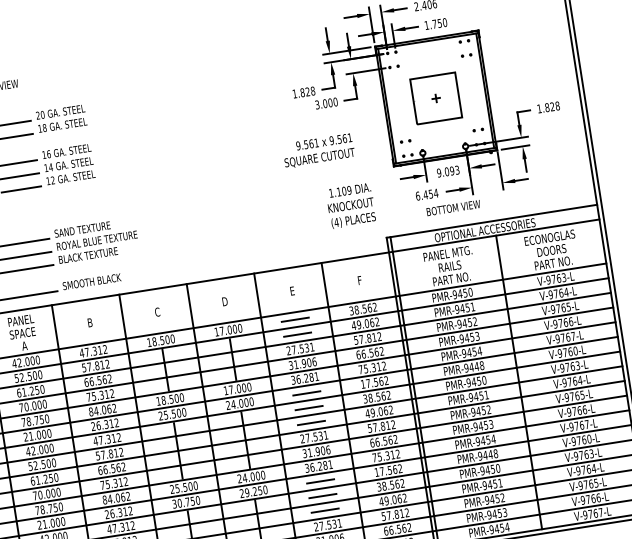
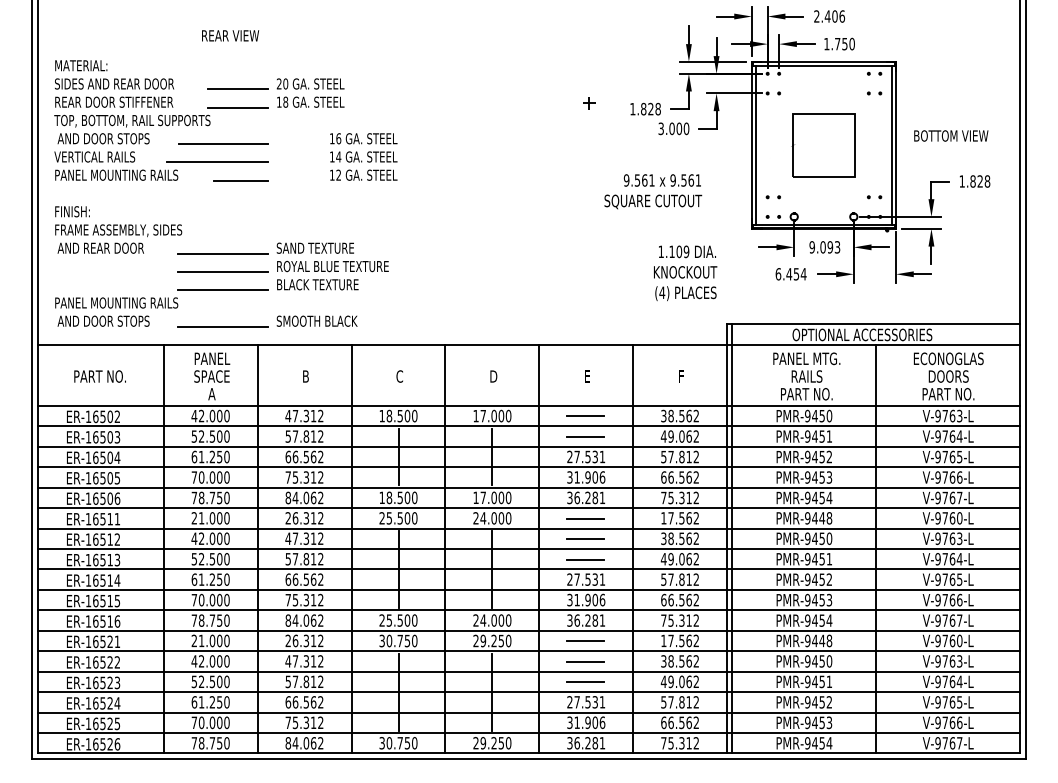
part: (436, 98) -> (589, 103), moved
text: (68, 164) -> (363, 156), moved
text: (453, 207) -> (951, 135), moved

